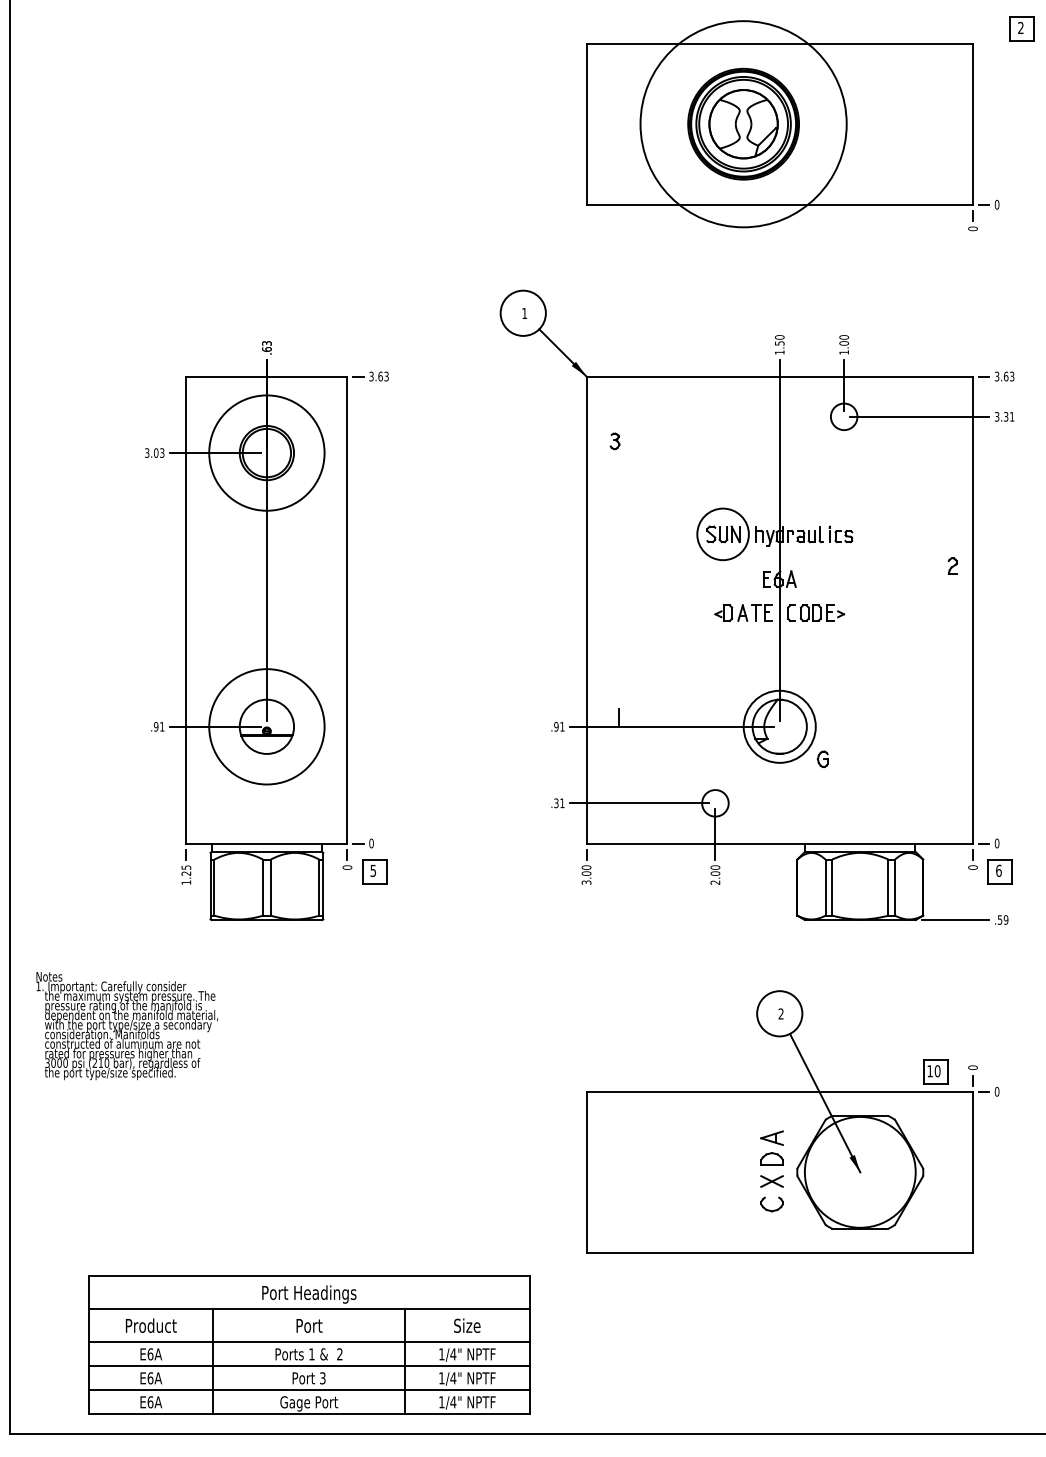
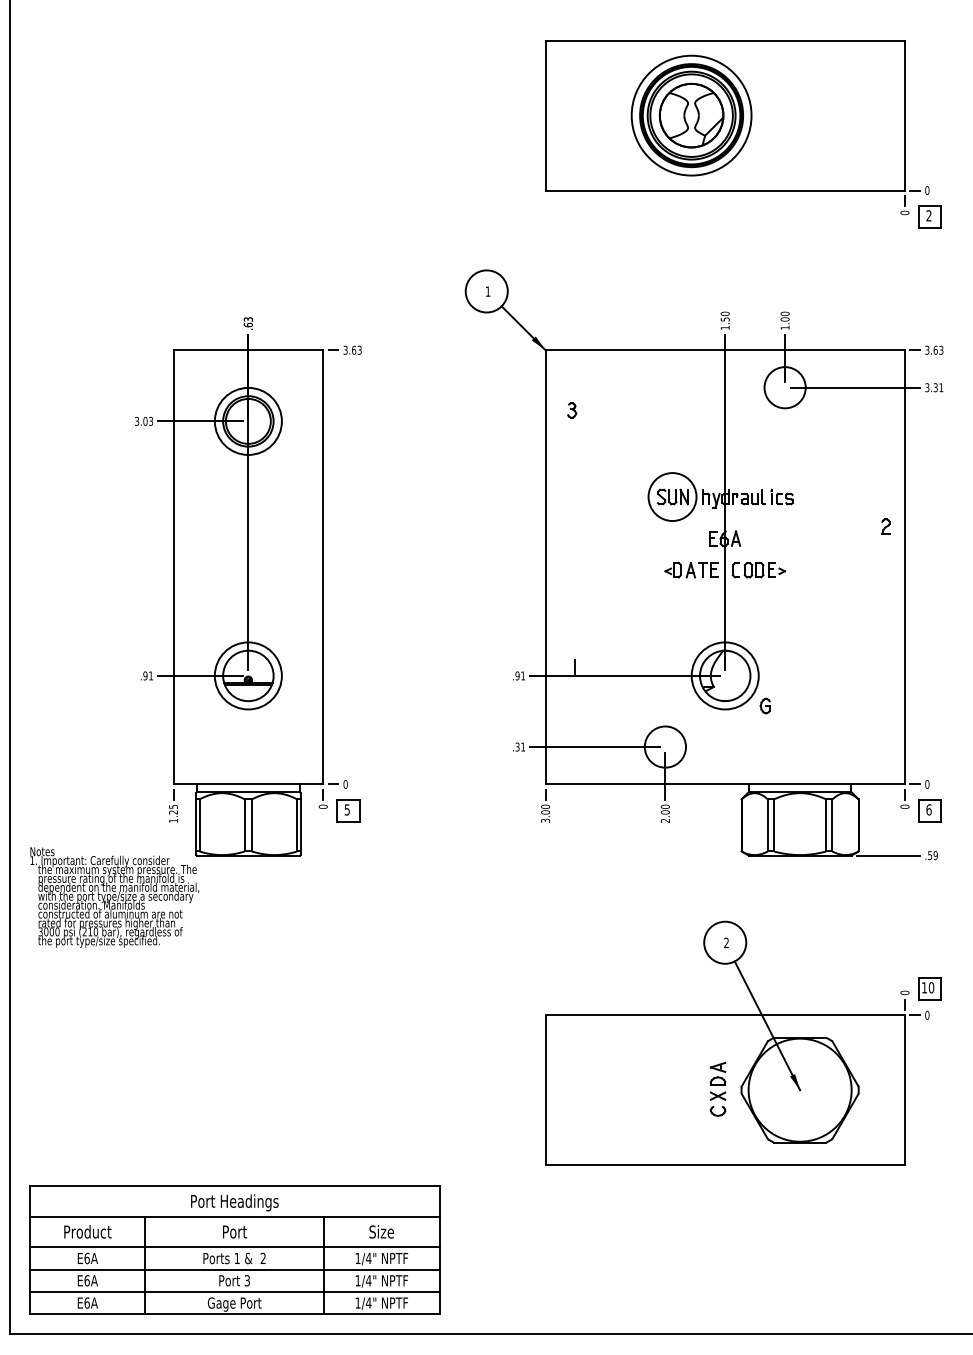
part: (1021, 28) -> (929, 216), moved
circle: (743, 123) -> (691, 114), size x0.62
circle: (844, 416) -> (785, 387), size x1.67
circle: (266, 453) -> (248, 421), size x0.62
circle: (266, 726) -> (248, 675), size x0.62
circle: (715, 803) -> (665, 747), size x1.67
text: (126, 1026) -> (114, 897), moved
part: (935, 1071) -> (929, 988), moved
part: (771, 1171) -> (717, 1089), size x0.71
part: (309, 1344) -> (234, 1249), moved

